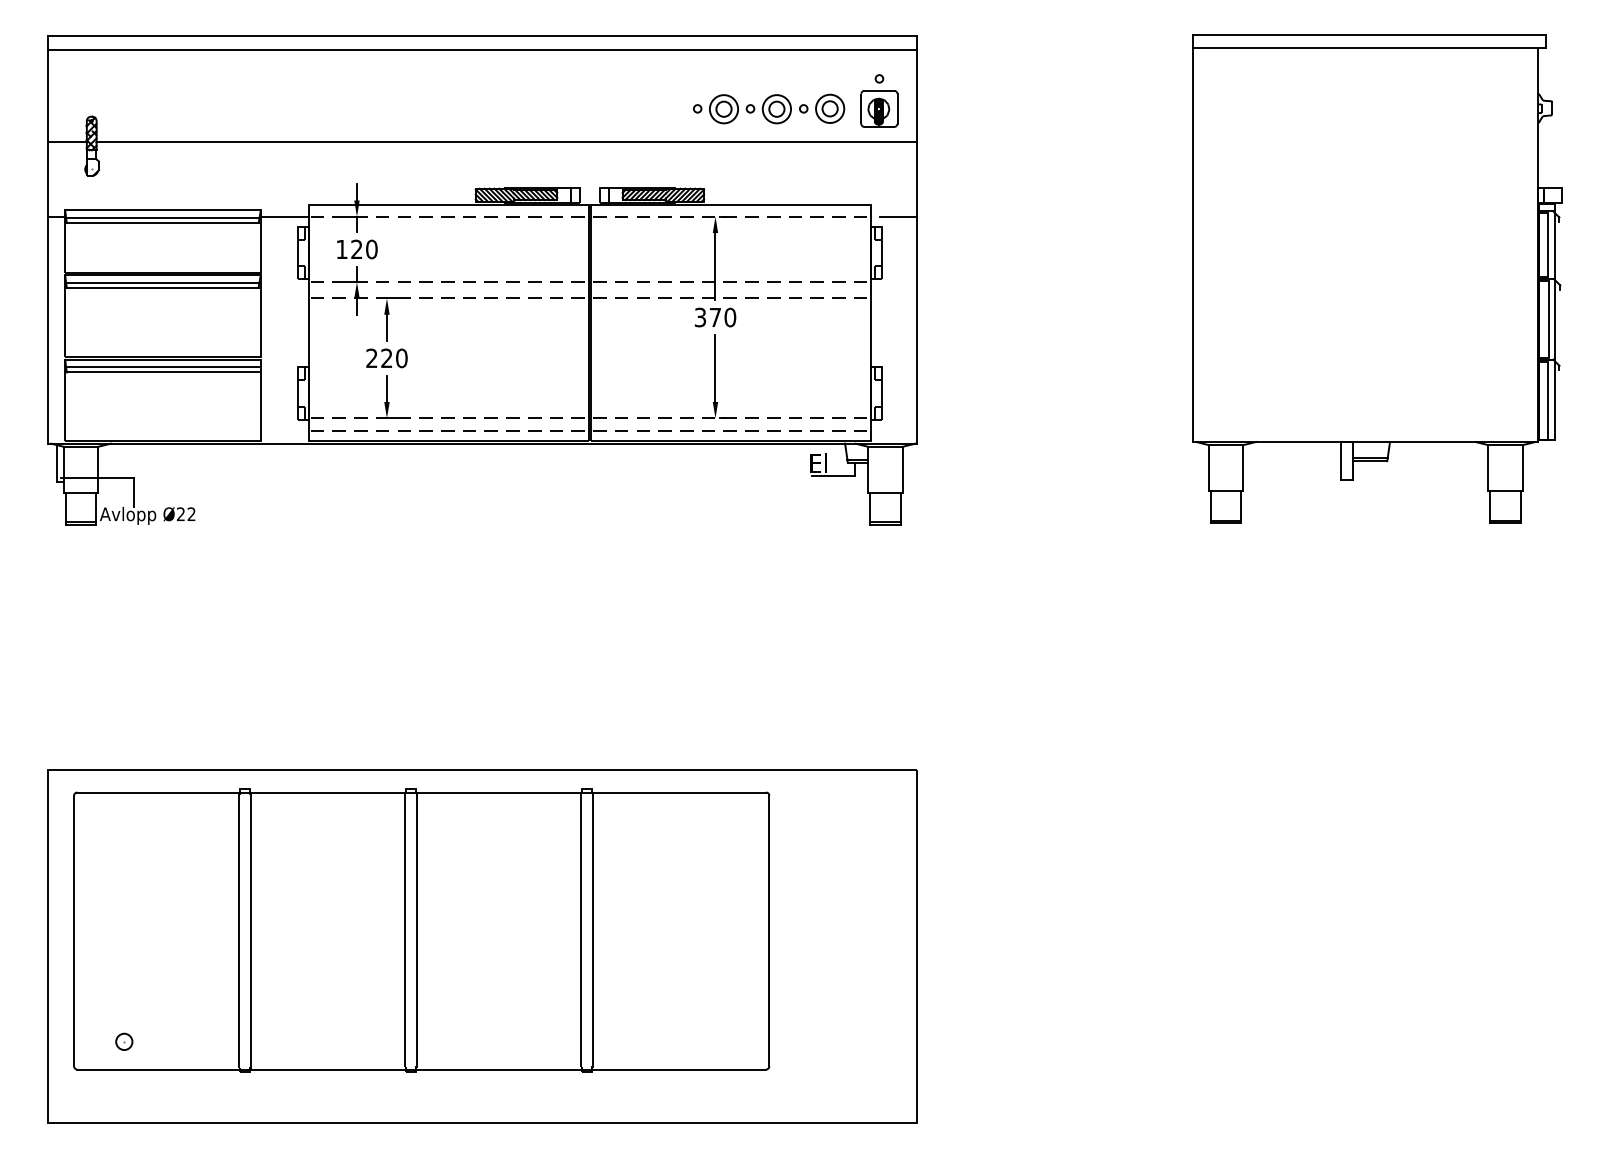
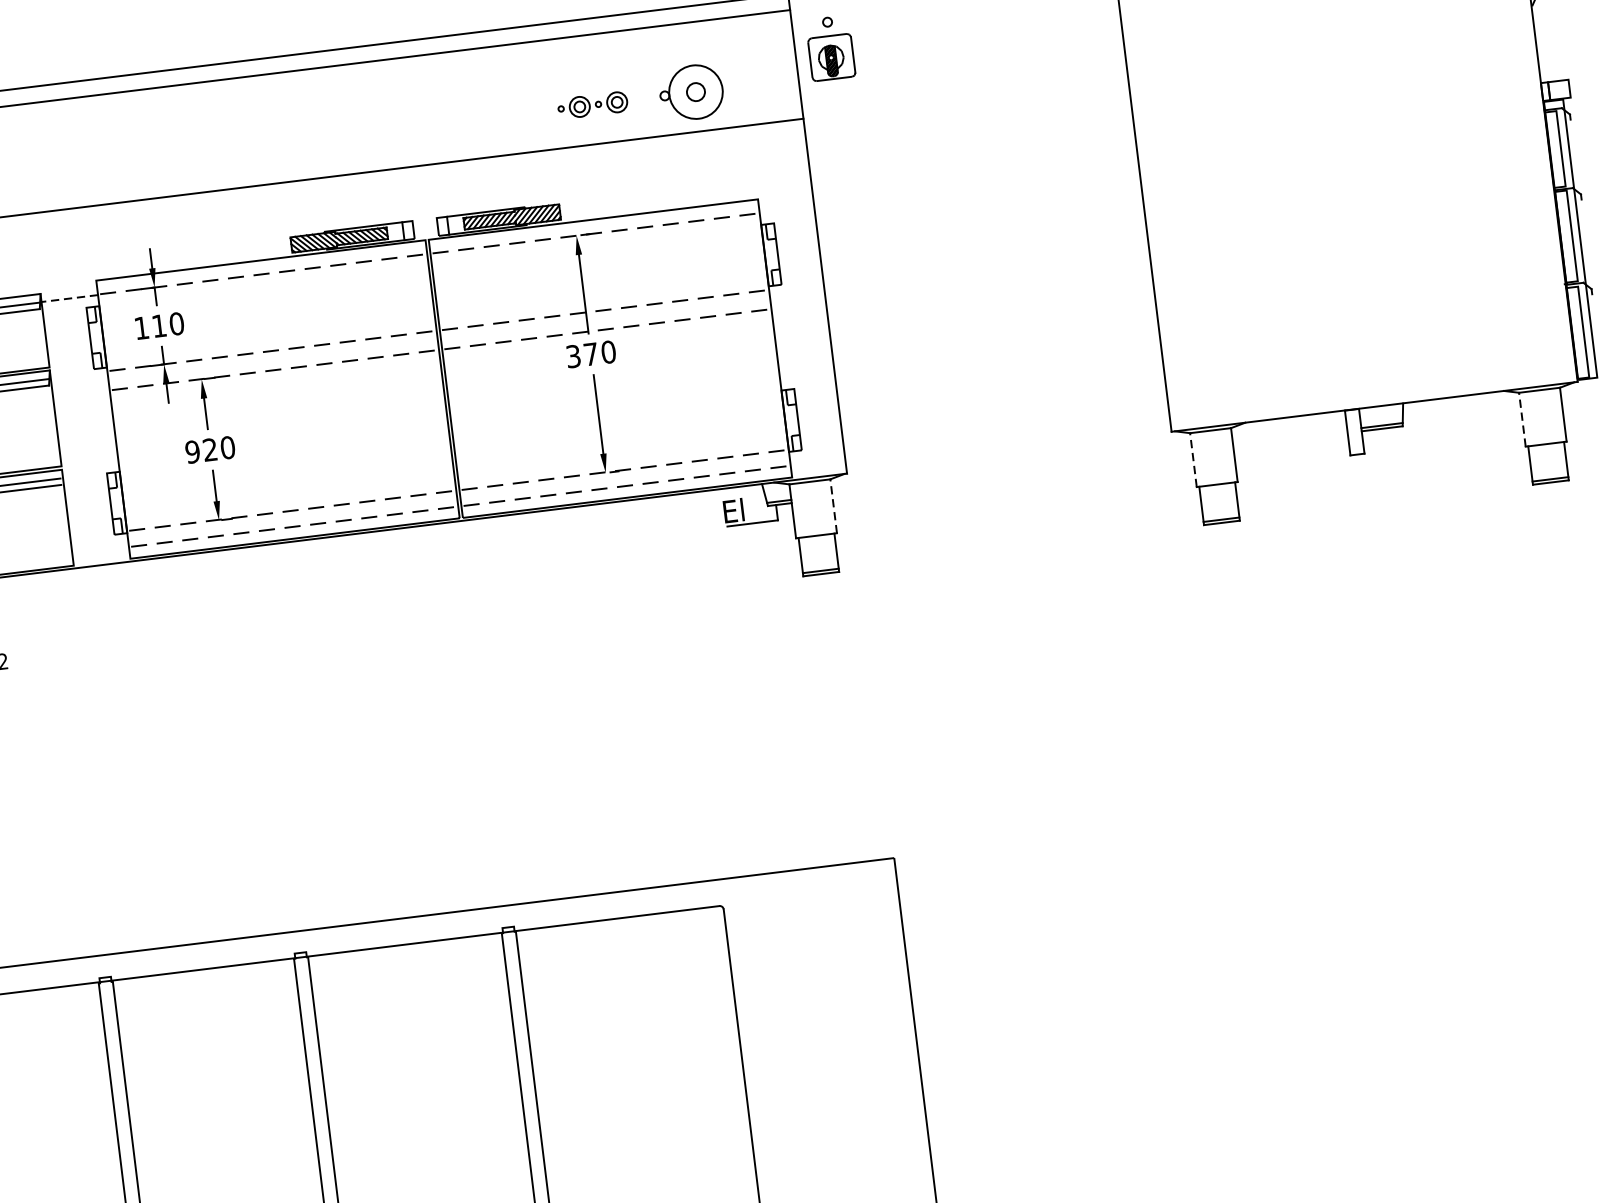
part: (879, 100) -> (830, 47), moved
circle: (830, 108) -> (696, 91), size x1.6
part: (742, 109) -> (592, 105), size x0.6
line: (898, 216) -> (791, 208), removed
line: (284, 217) -> (69, 298), solid -> dashed
text: (356, 248) -> (158, 324), 120 -> 110
text: (371, 358) -> (192, 452), 220 -> 920
line: (1208, 468) -> (1193, 460), solid -> dashed
line: (1488, 468) -> (1522, 420), solid -> dashed
line: (902, 469) -> (833, 506), solid -> dashed

